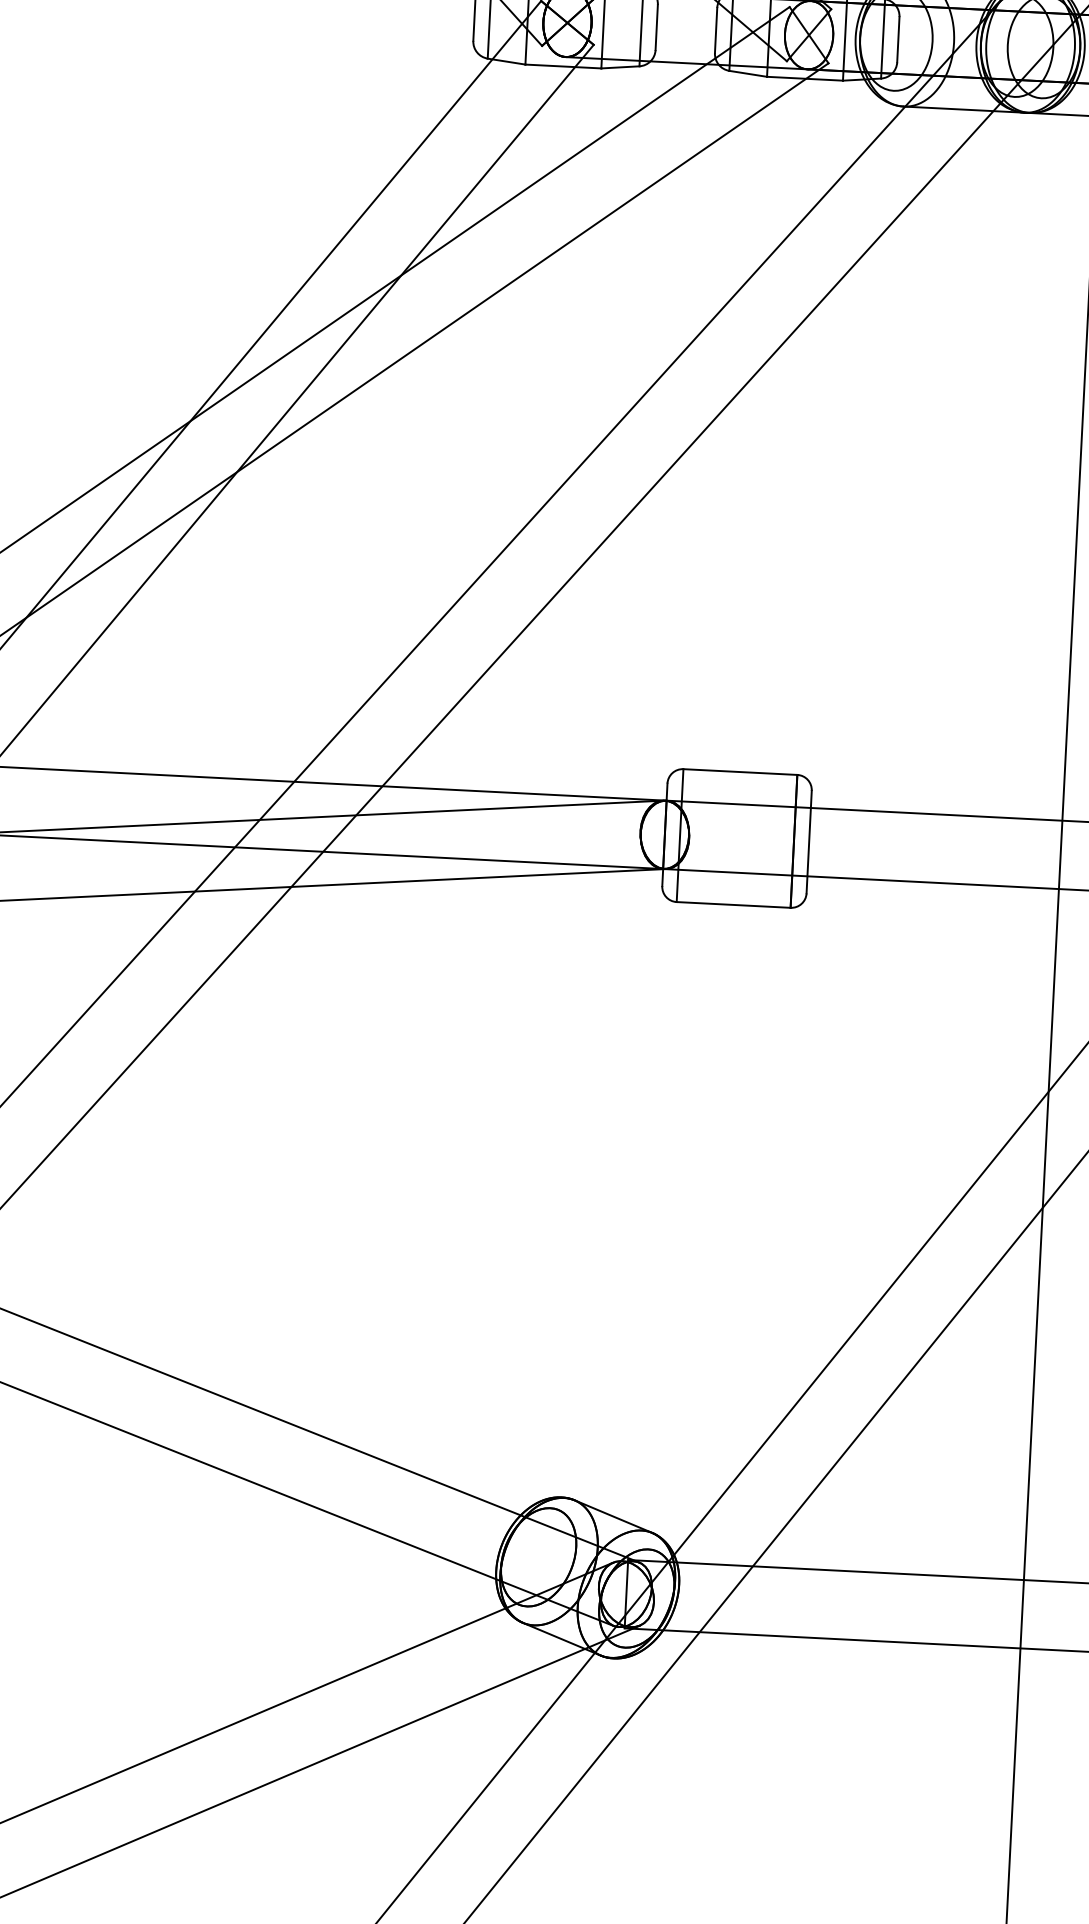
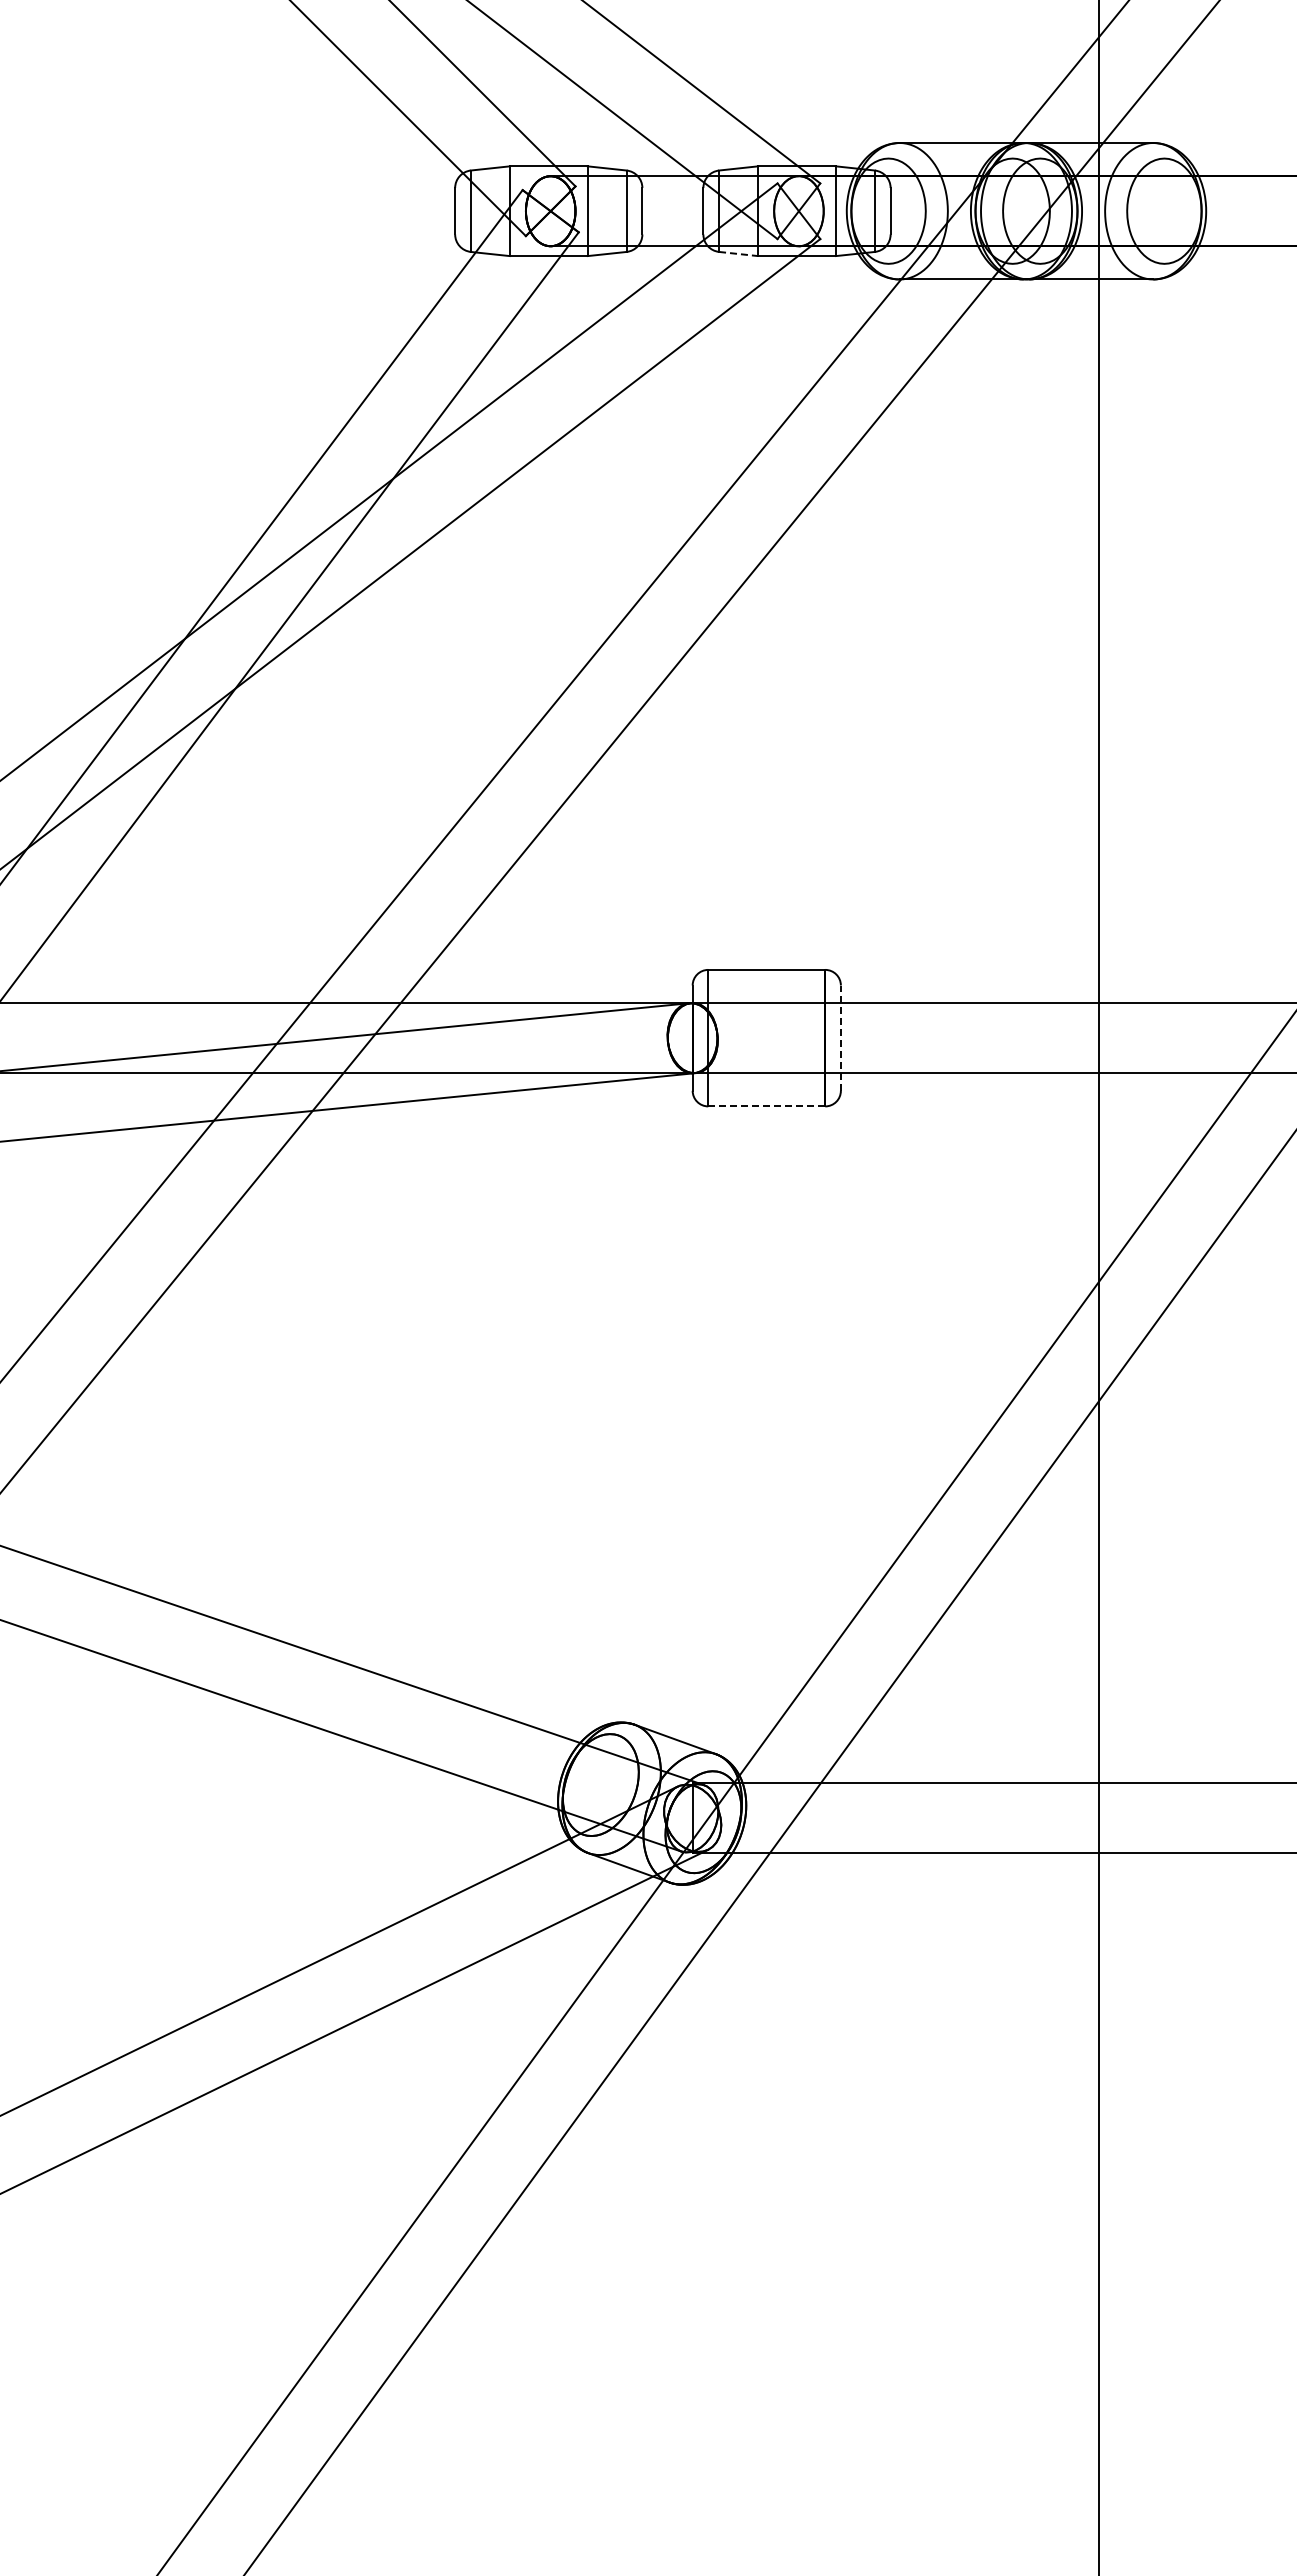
line: (748, 74) -> (738, 254), solid -> dashed
line: (808, 842) -> (840, 1038), solid -> dashed
line: (733, 905) -> (766, 1106), solid -> dashed

